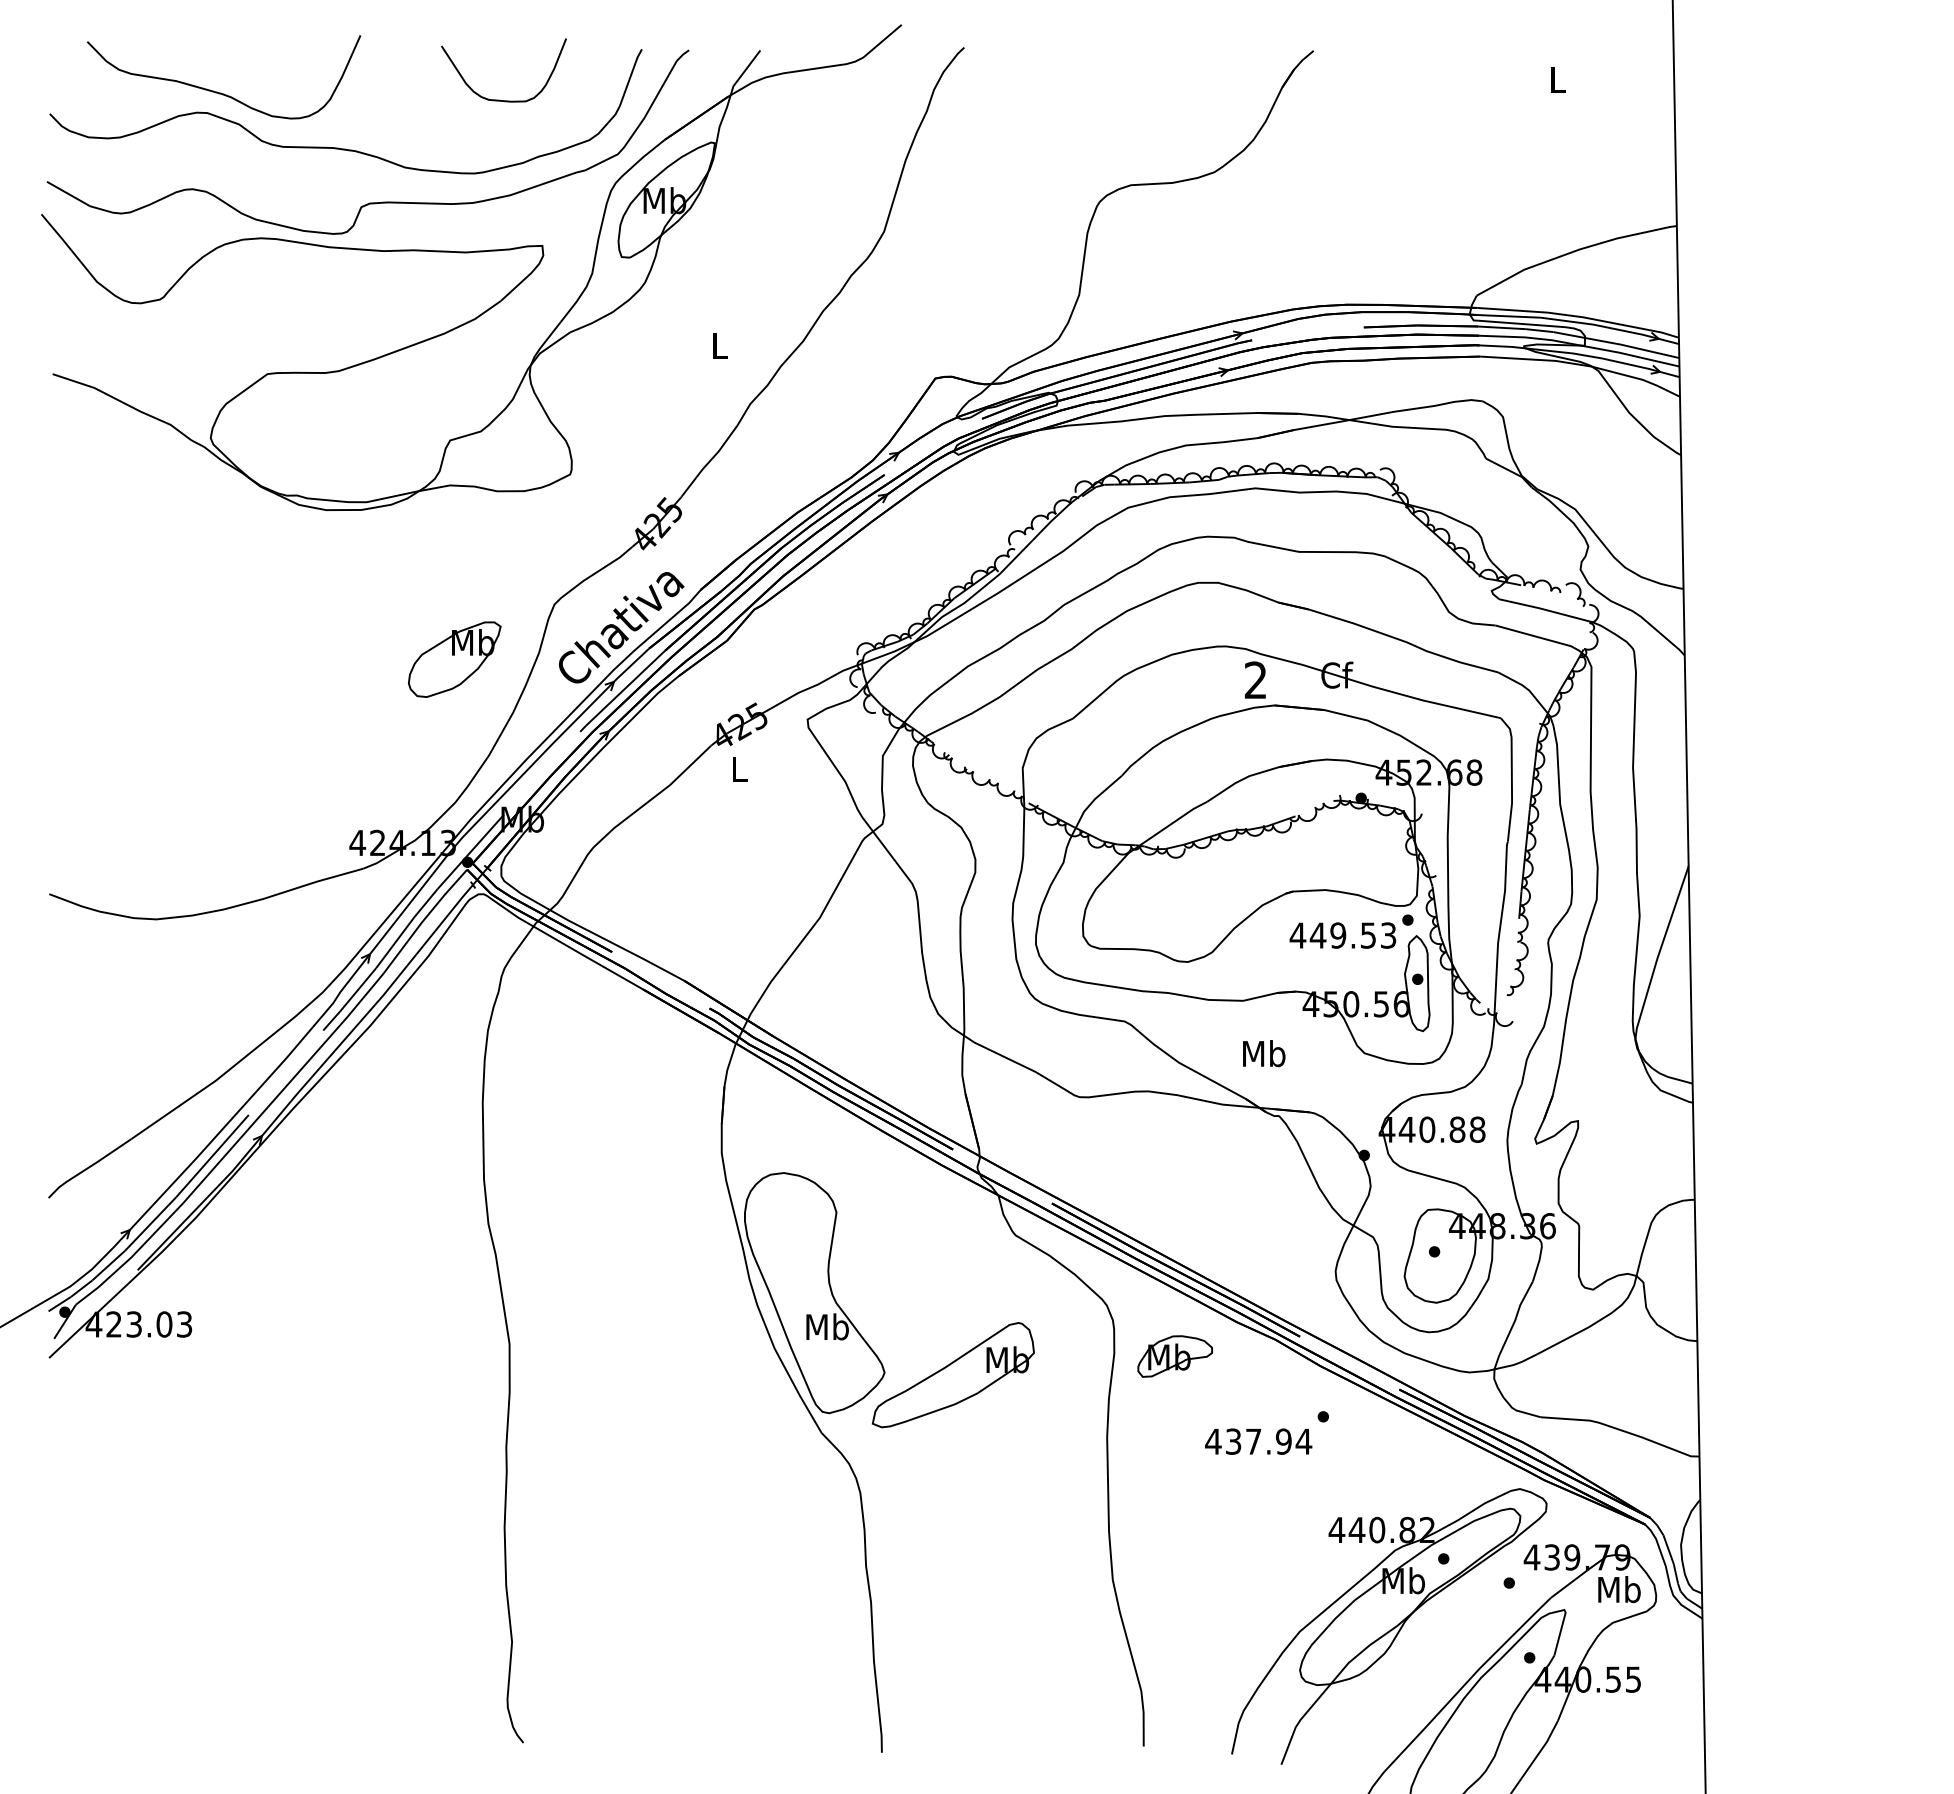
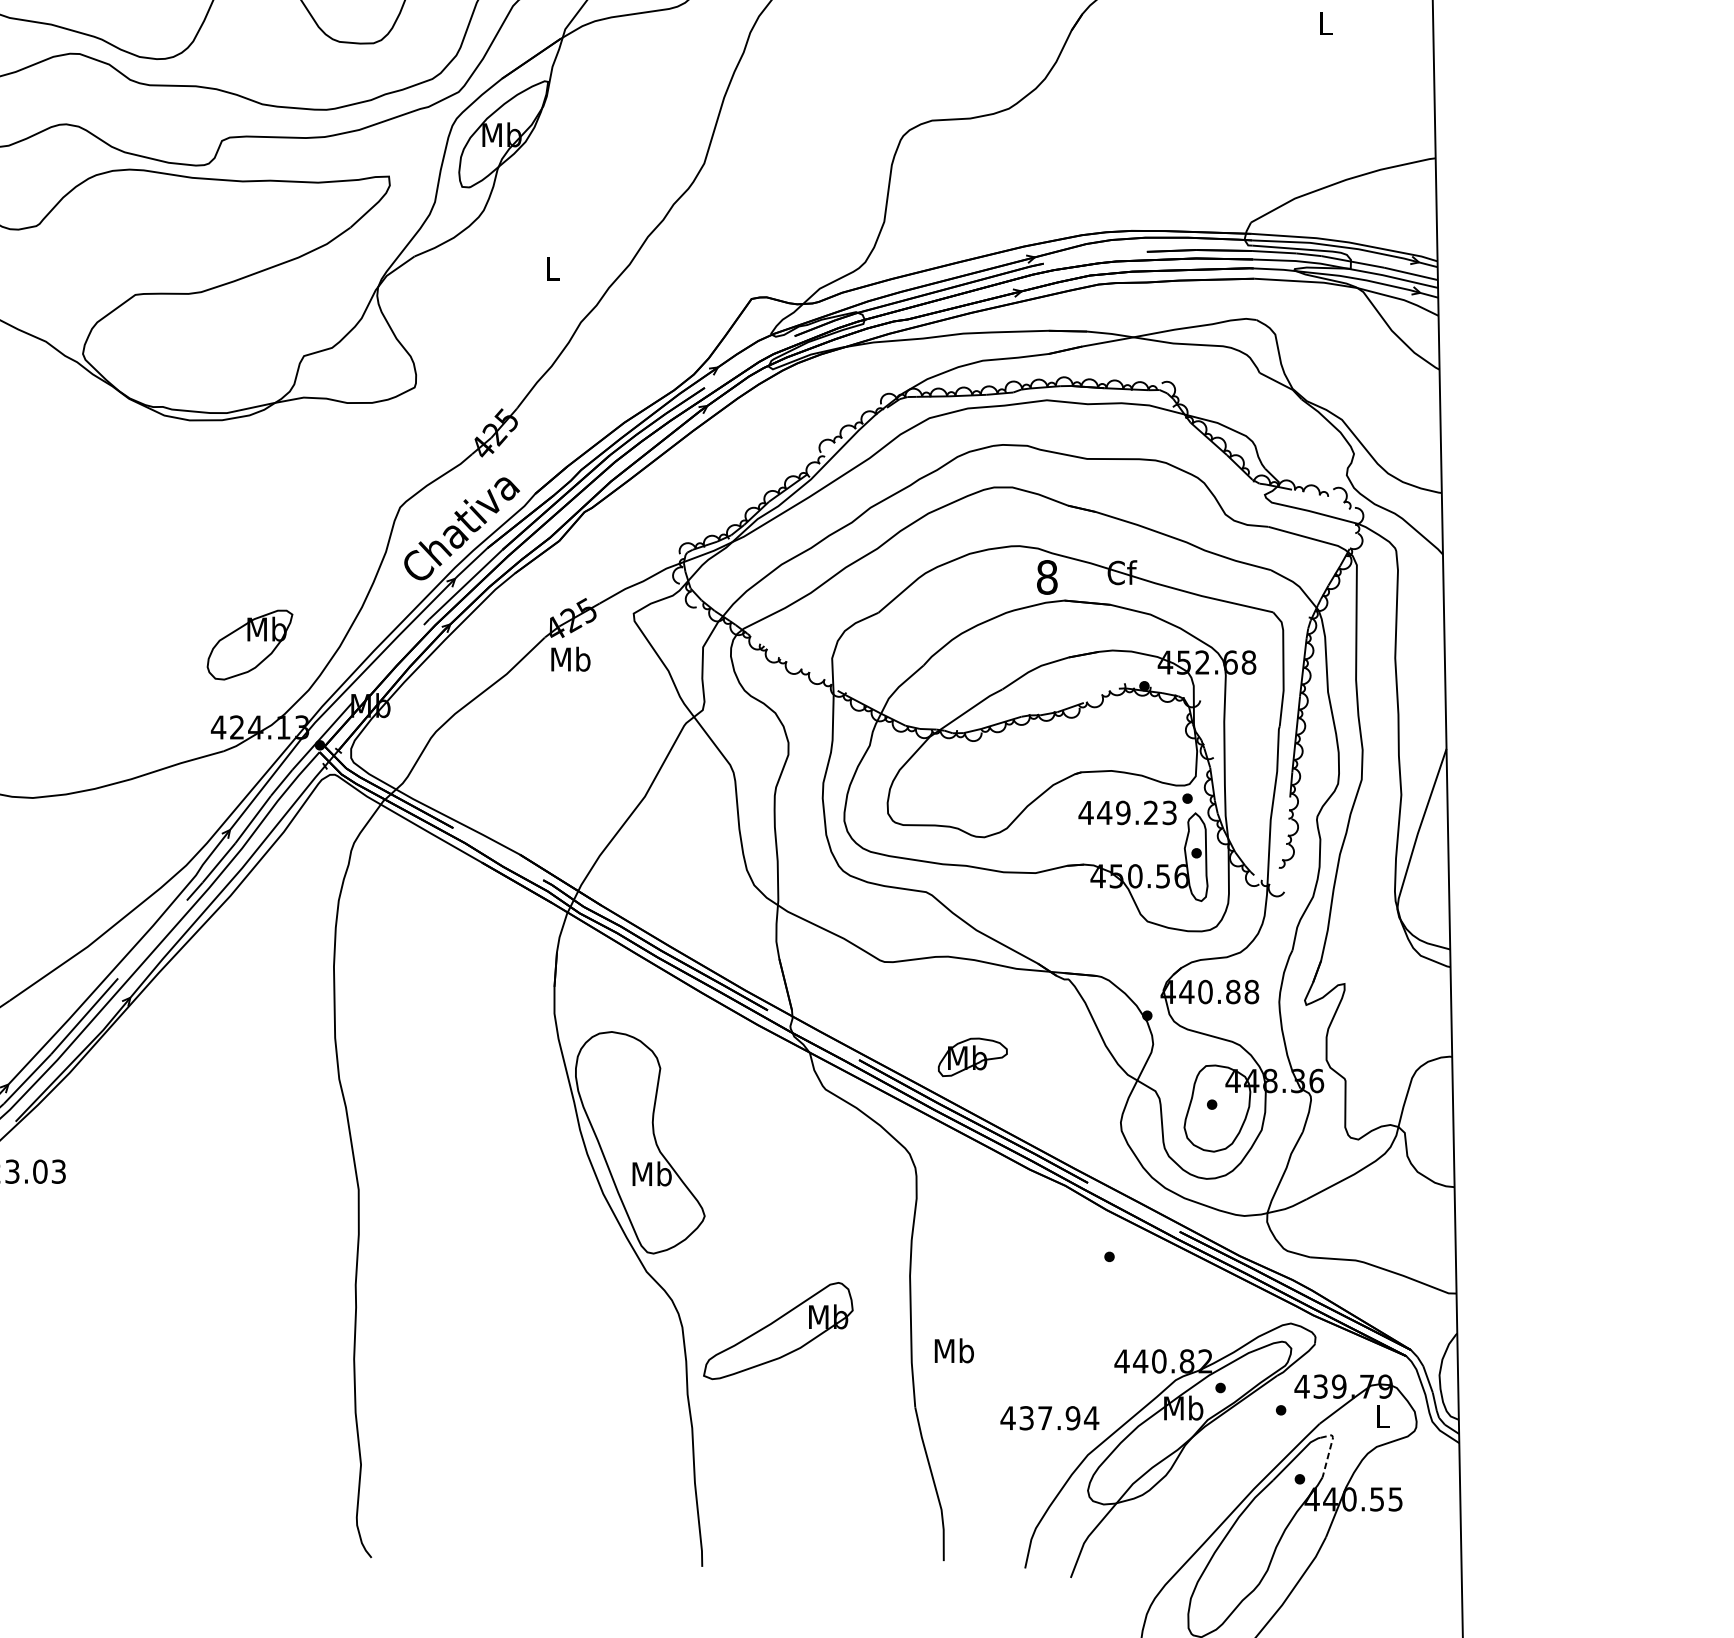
part: (454, 659) -> (249, 644), moved
text: (1255, 680) -> (1046, 577), 2 -> 8
text: (739, 768) -> (570, 658), L -> Mb
text: (1367, 935) -> (1150, 812), 449.53 -> 449.23
text: (1264, 1053) -> (954, 1350), moved
part: (1175, 1356) -> (973, 1057), moved
part: (952, 1375) -> (777, 1331), moved
text: (1258, 1441) -> (1049, 1418), moved
text: (1619, 1589) -> (1382, 1416), Mb -> L
line: (1562, 1625) -> (1330, 1449), solid -> dashed

